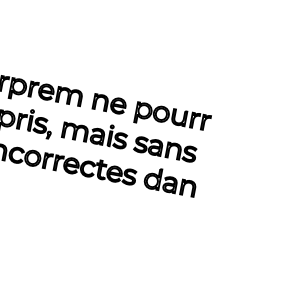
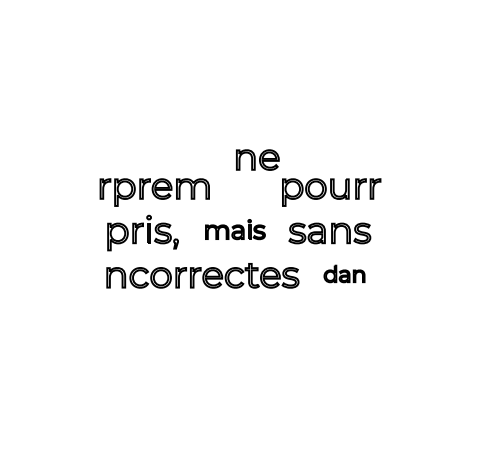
part: (109, 103) -> (257, 159), moved
part: (95, 132) -> (235, 229), size x0.7
part: (170, 181) -> (344, 273), size x0.6

